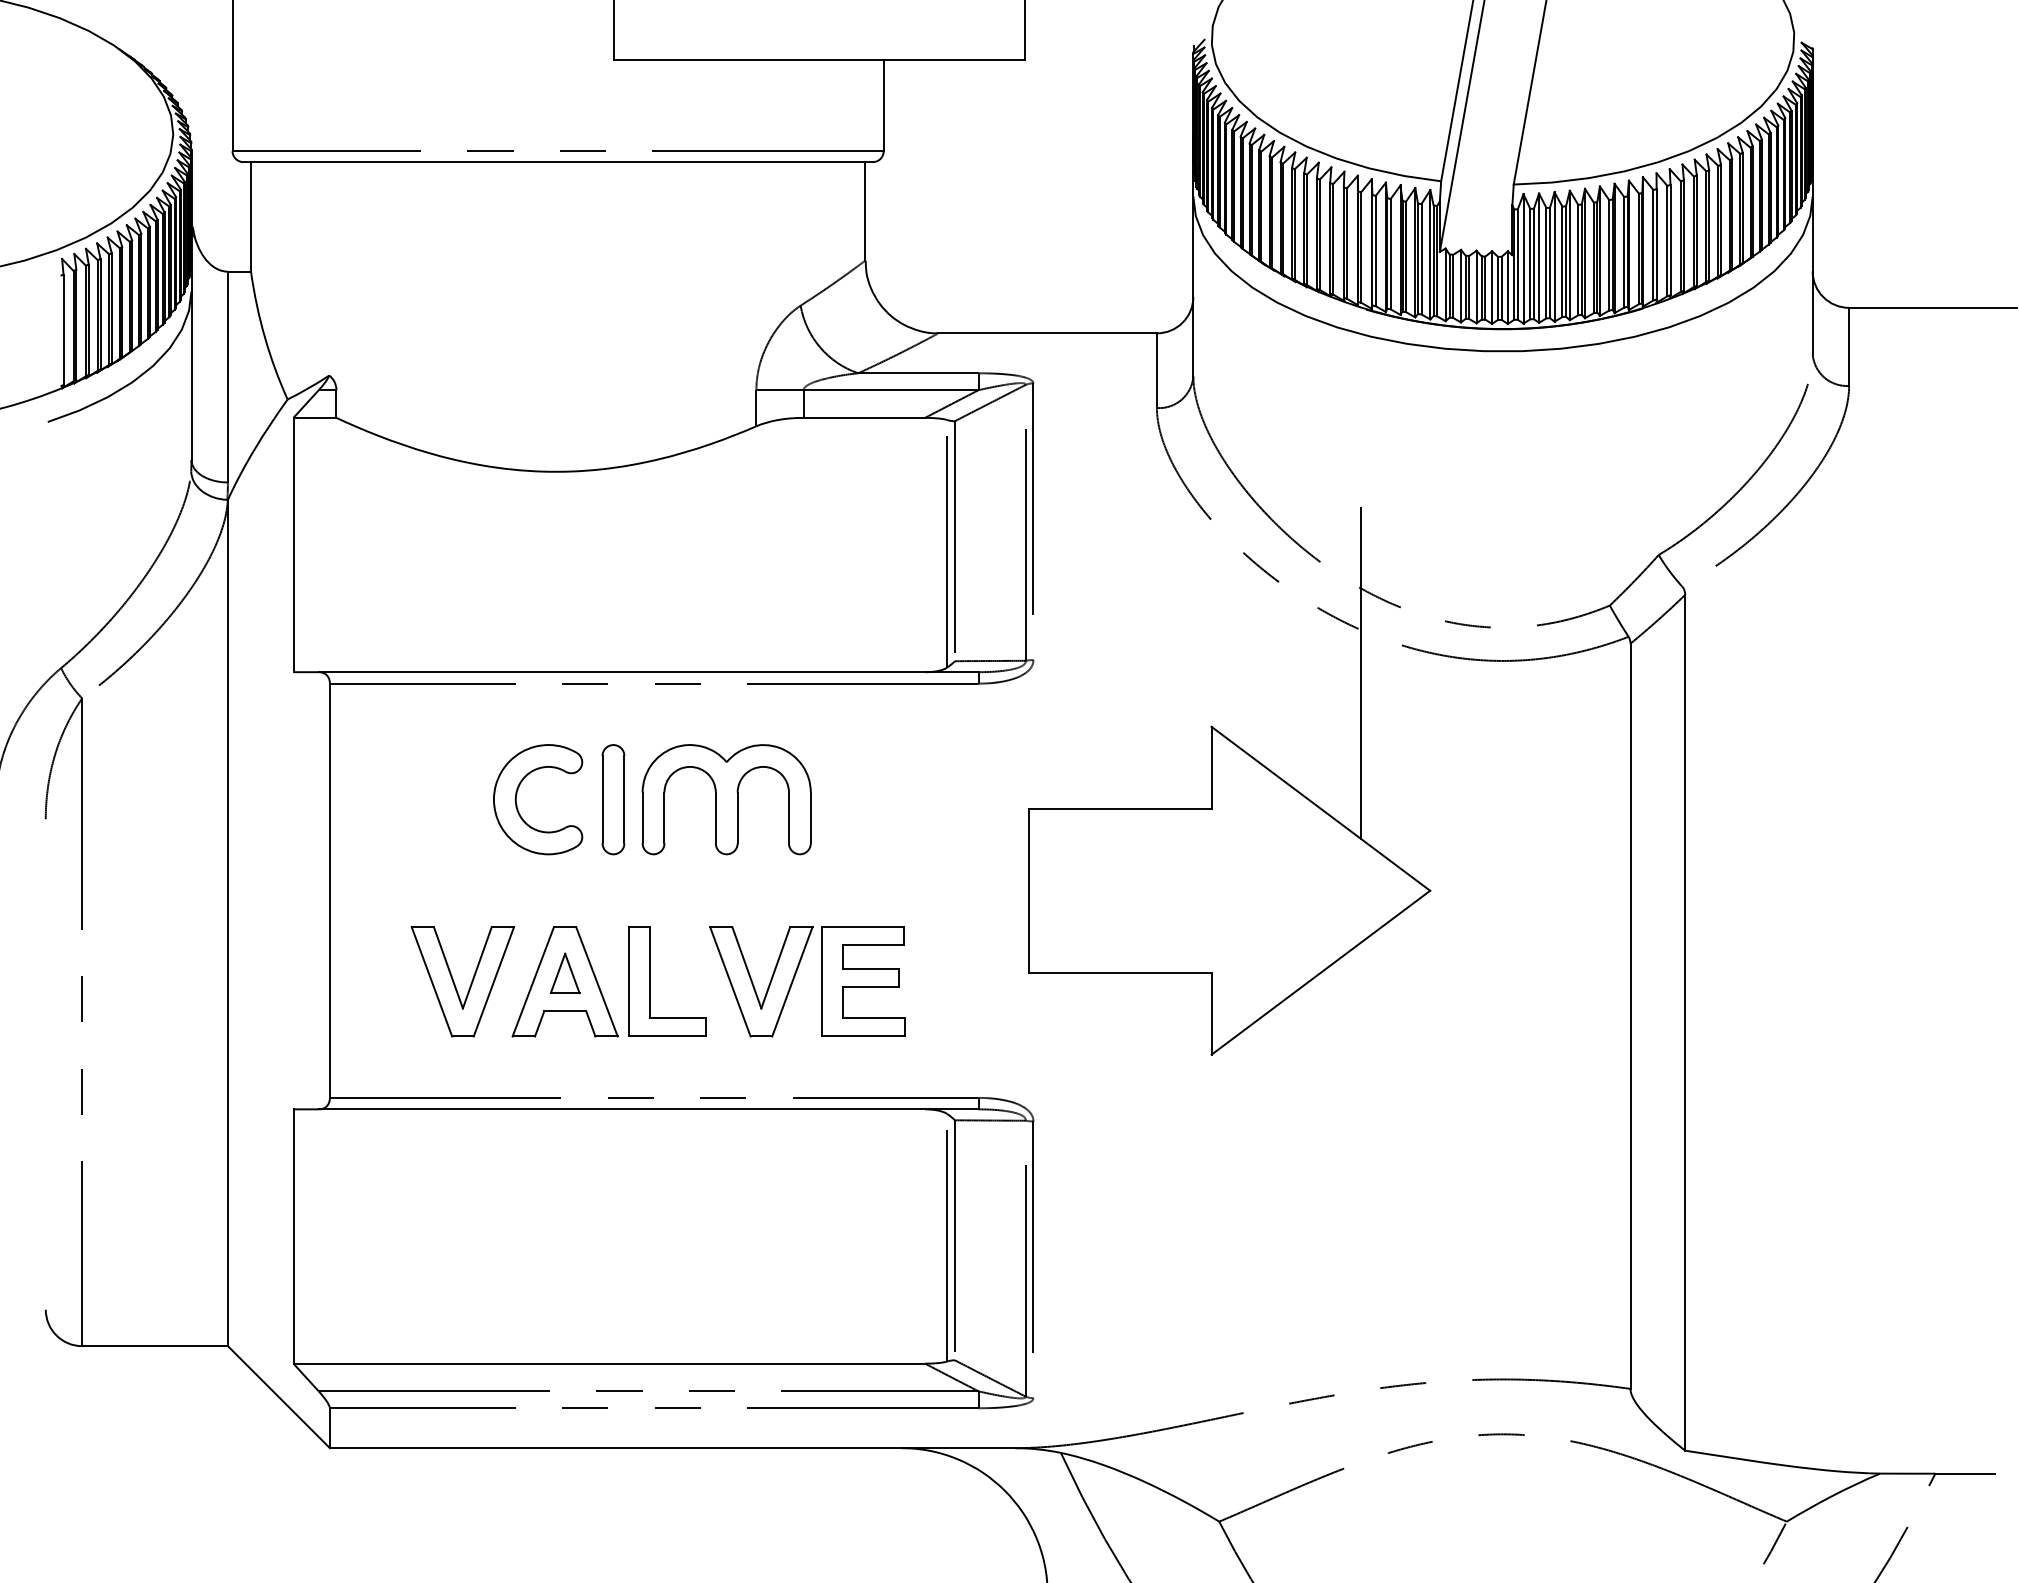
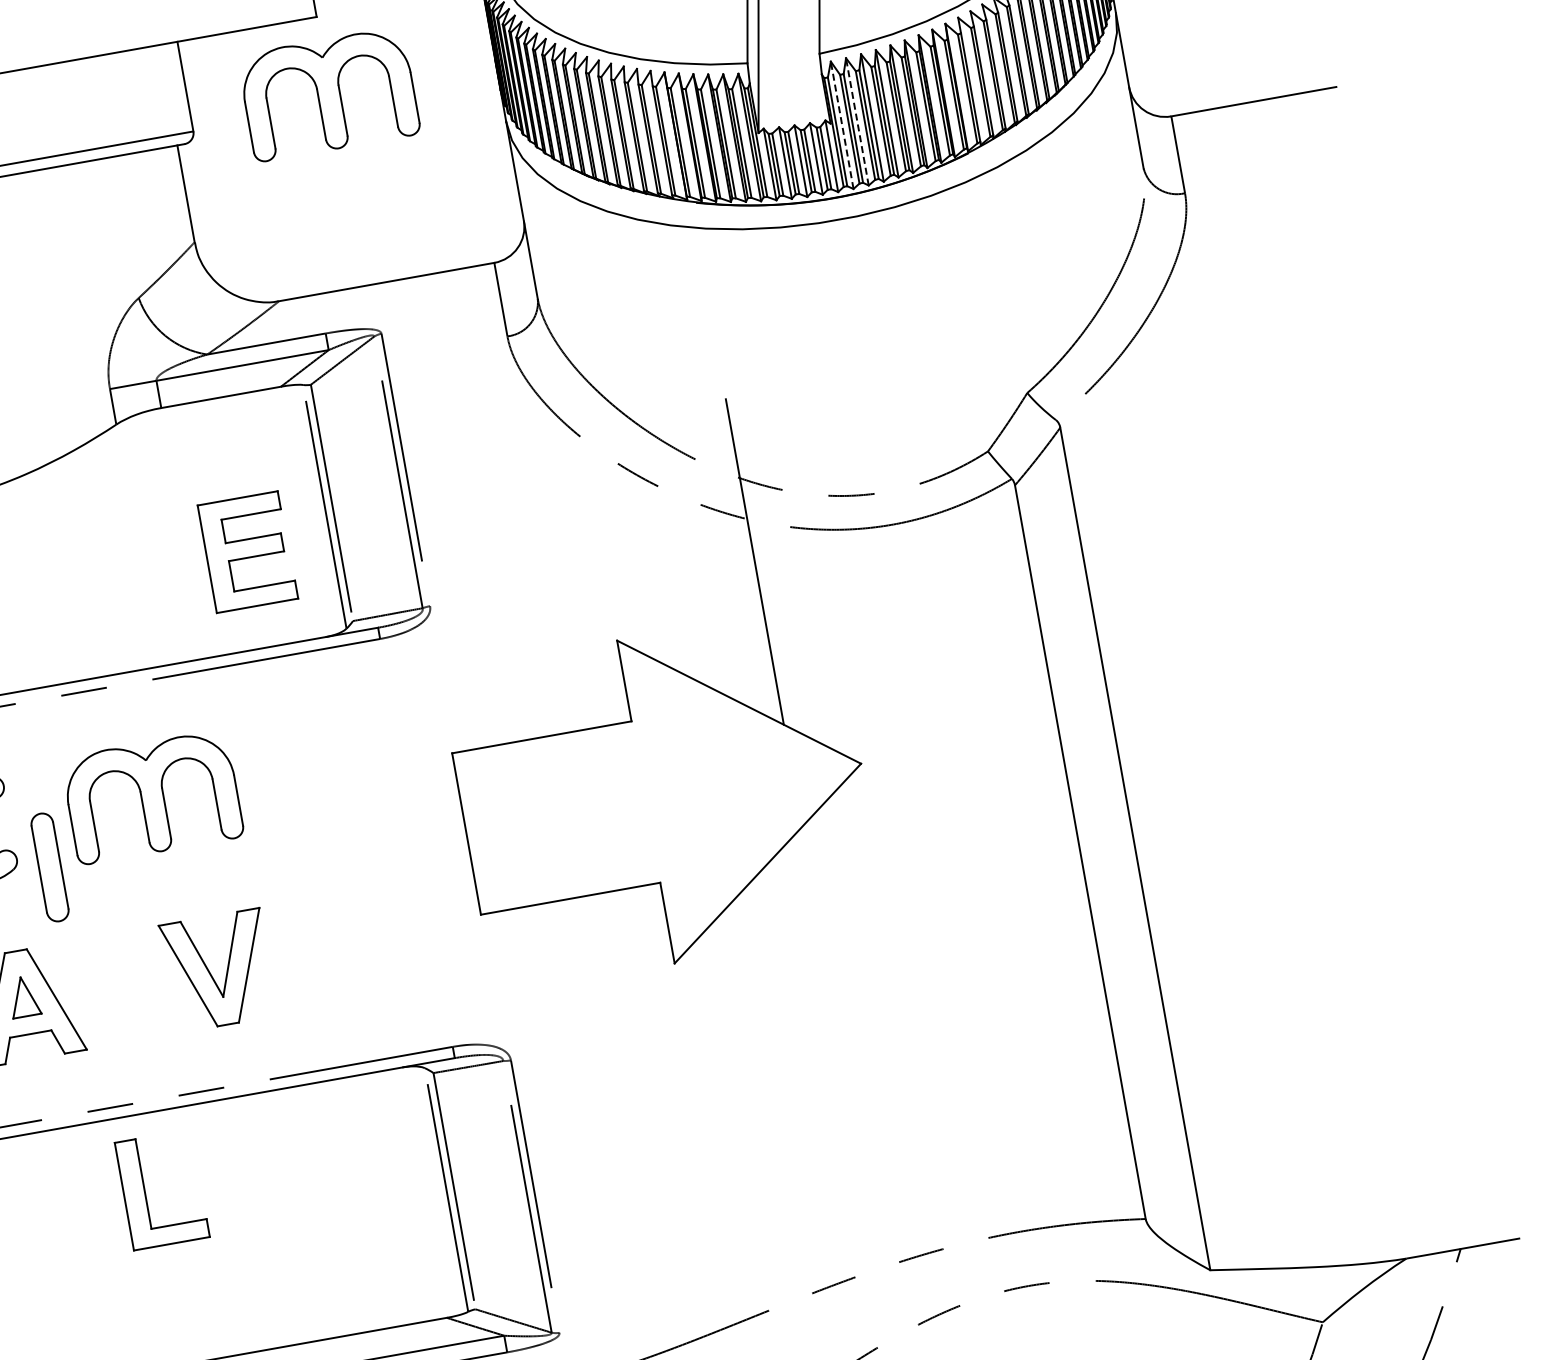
part: (1023, 138) -> (328, 94), added
line: (1523, 258) -> (842, 124), solid -> dashed
line: (1539, 258) -> (857, 122), solid -> dashed
part: (613, 799) -> (50, 867), moved
part: (650, 981) -> (145, 1192), moved
part: (863, 981) -> (247, 551), moved

